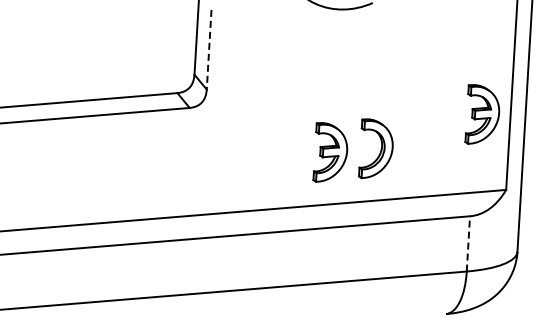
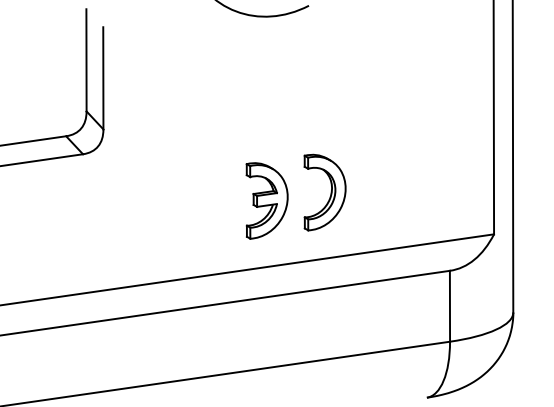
line: (209, 49) -> (103, 77), dashed -> solid
part: (482, 114) -> (457, 139), removed
line: (468, 243) -> (450, 305), dashed -> solid

